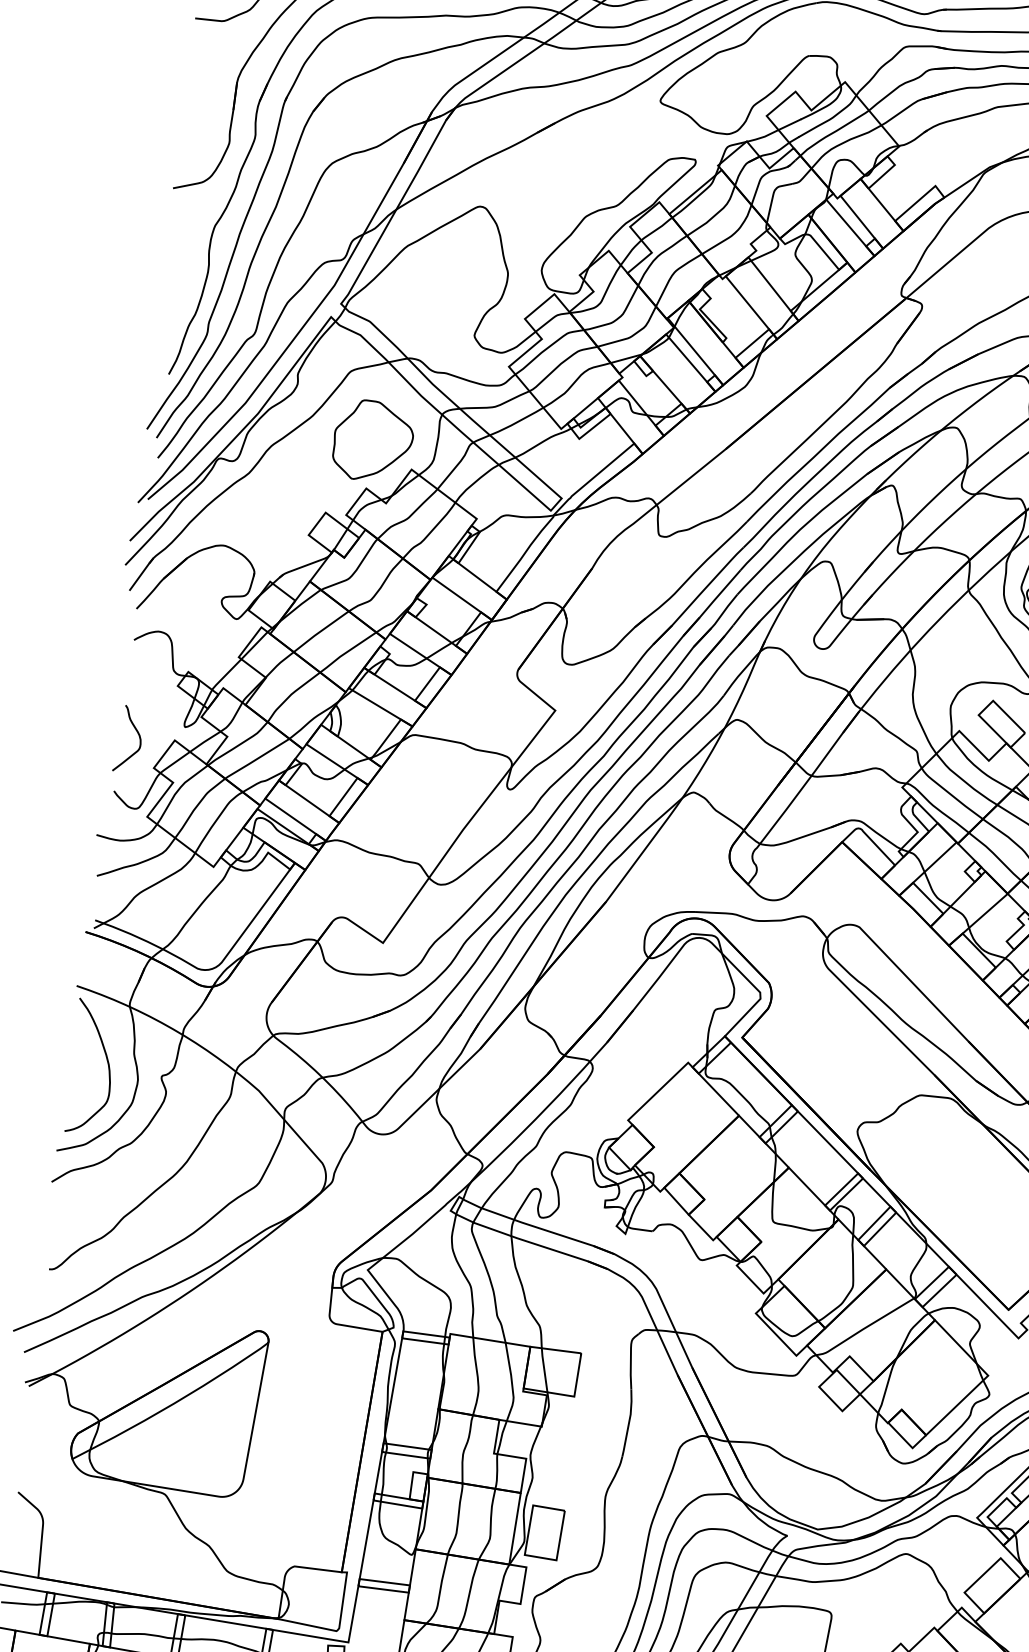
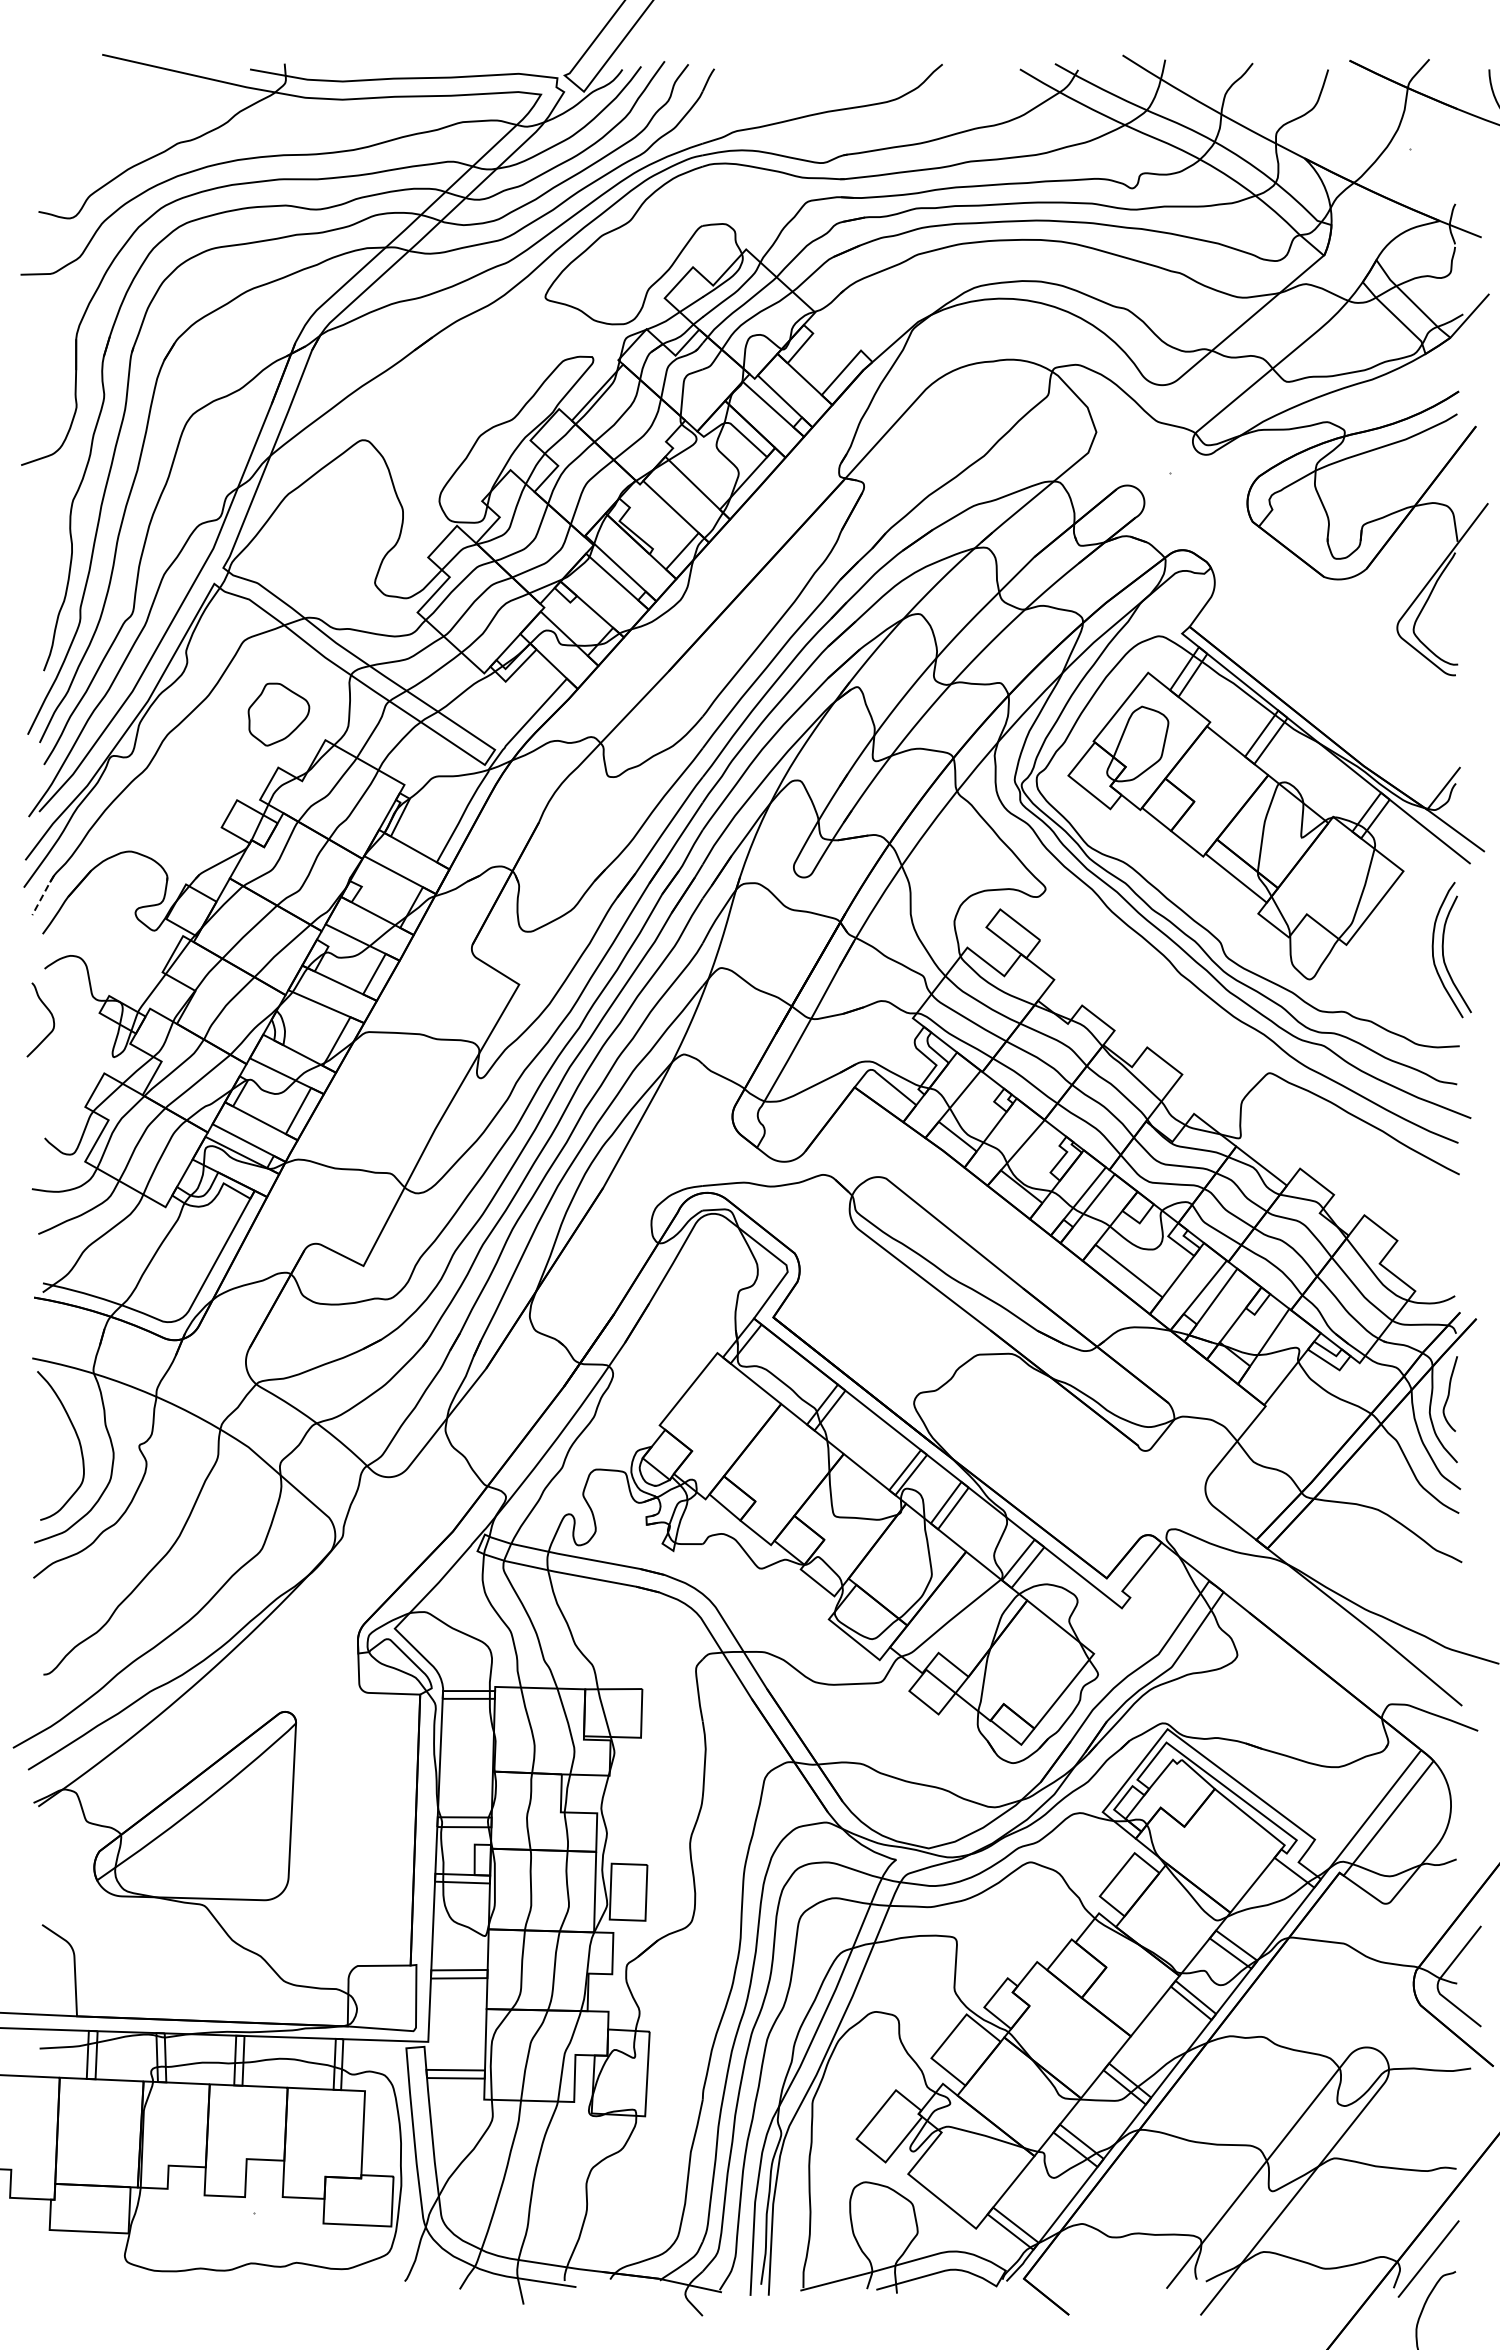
part: (372, 441) -> (278, 714), size x0.7
line: (141, 574) -> (43, 895), solid -> dashed
curve: (138, 735) -> (50, 1014), moved

